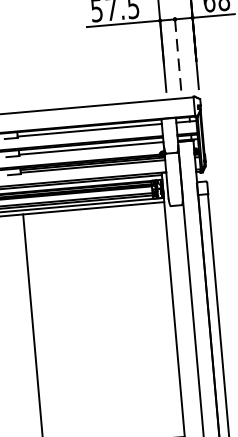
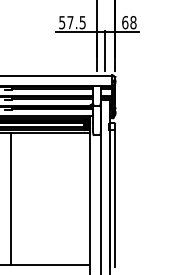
line: (178, 53) -> (105, 50), dashed -> solid

